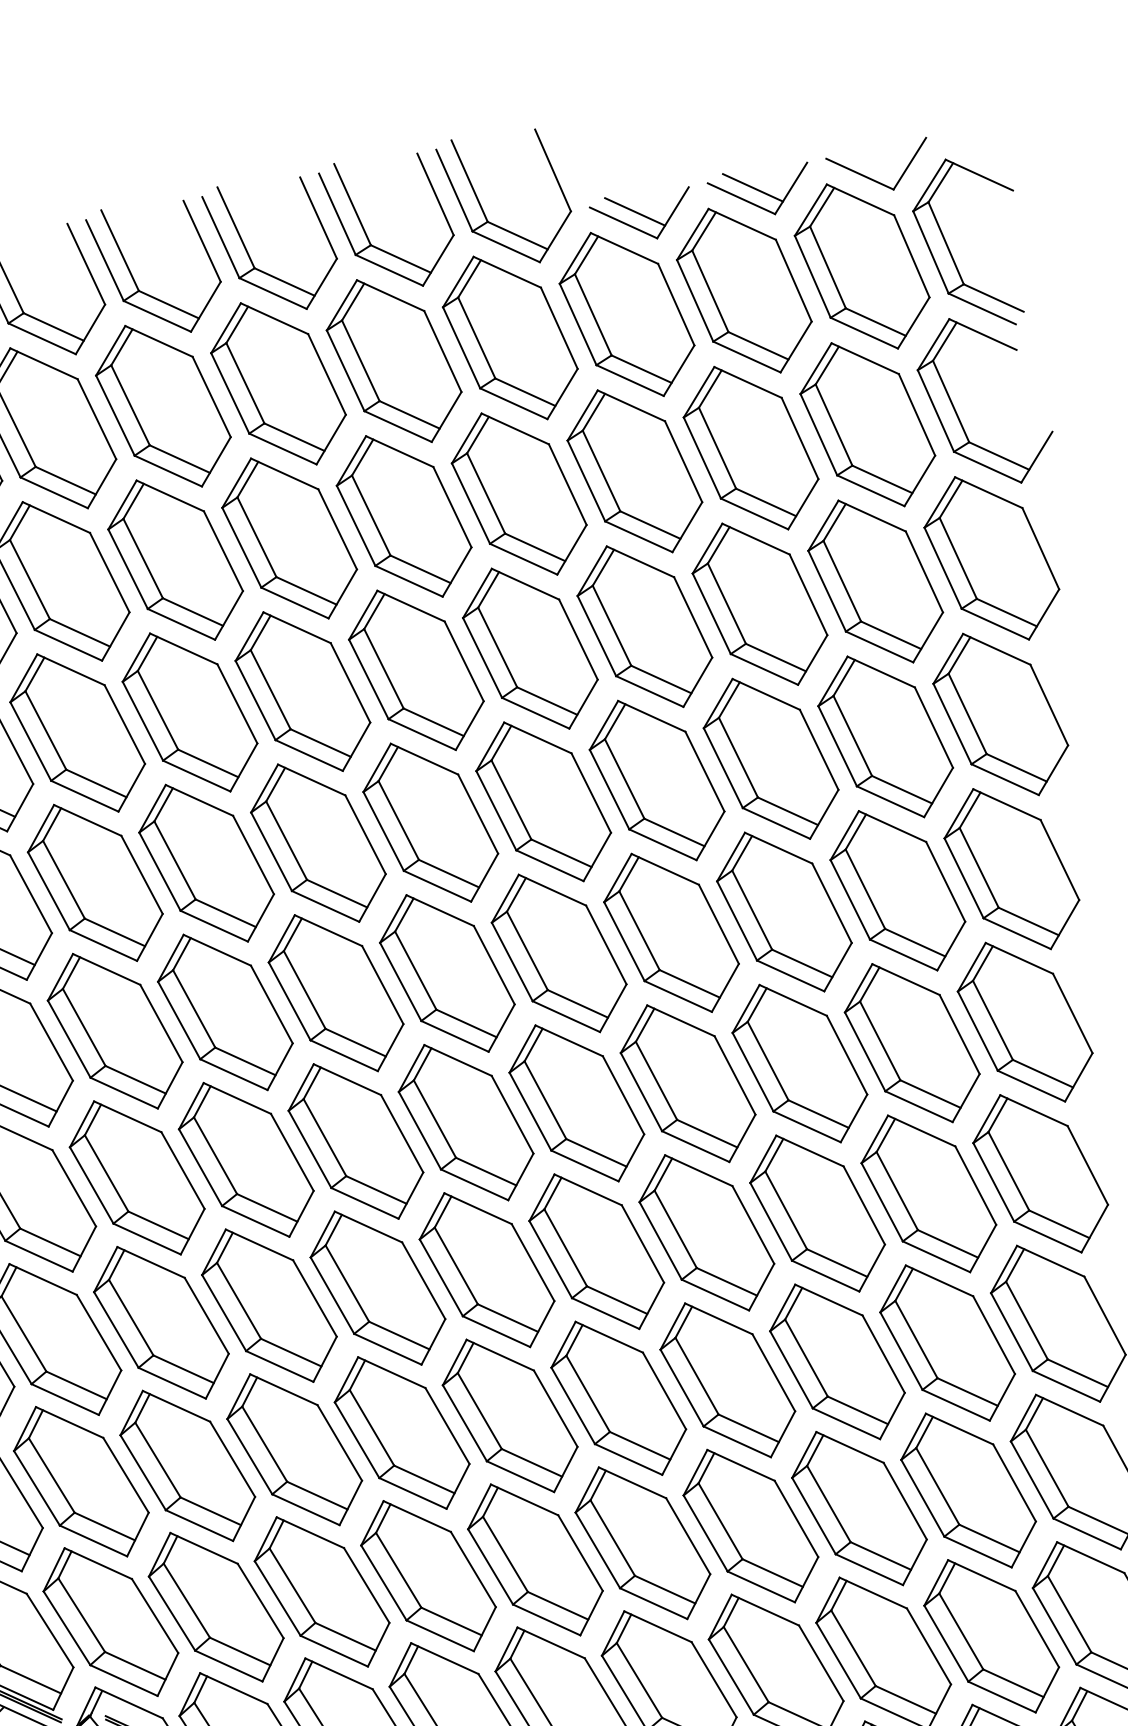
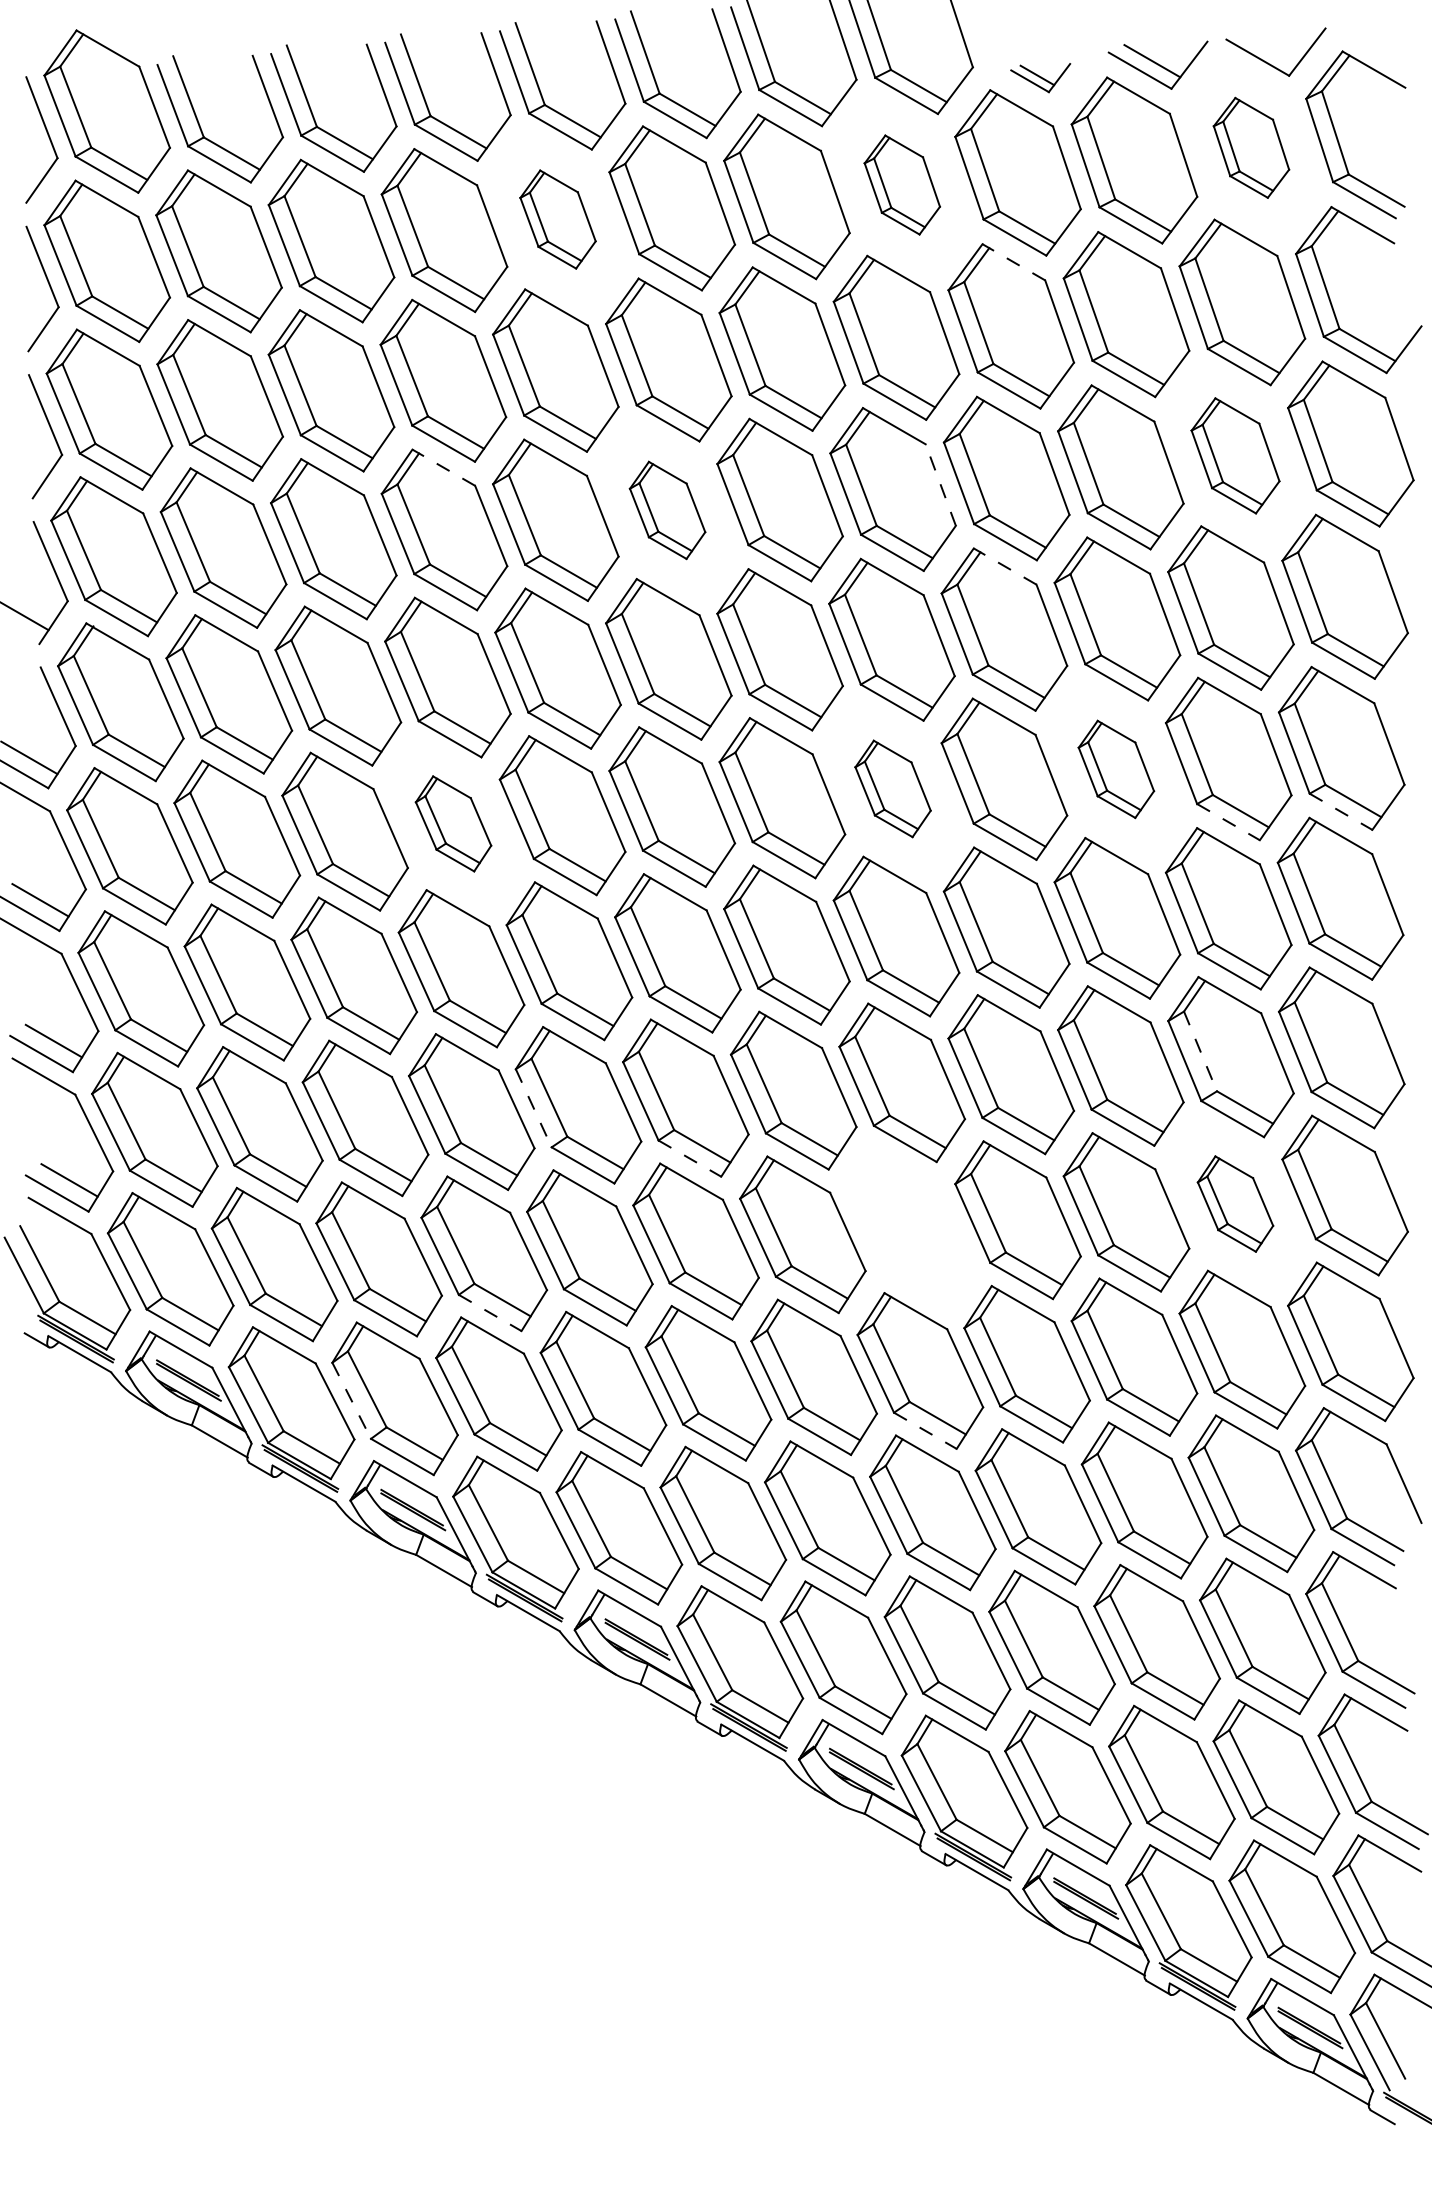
part: (640, 215) -> (1040, 77), size x0.6
part: (862, 266) -> (1251, 147), size x0.6
part: (510, 337) -> (902, 184), size x0.6
part: (162, 406) -> (557, 219), size x0.6
line: (631, 406) -> (1013, 262), solid -> dashed
part: (875, 581) -> (1235, 455), size x0.7
line: (578, 639) -> (940, 484), solid -> dashed
line: (70, 669) -> (443, 467), solid -> dashed
part: (302, 691) -> (667, 510), size x0.6
line: (651, 716) -> (1004, 566), solid -> dashed
part: (784, 912) -> (1116, 769), size x0.6
line: (1017, 934) -> (1341, 812), solid -> dashed
part: (558, 953) -> (892, 788), size x0.6
line: (903, 955) -> (1228, 822), solid -> dashed
part: (115, 1030) -> (453, 823), size x0.6
line: (897, 1191) -> (1200, 1051), solid -> dashed
line: (223, 1313) -> (533, 1108), solid -> dashed
part: (947, 1342) -> (1235, 1203), size x0.6
line: (388, 1349) -> (690, 1158), solid -> dashed
part: (618, 1398) -> (909, 1227), removed
line: (199, 1526) -> (490, 1313), solid -> dashed
line: (653, 1604) -> (925, 1431), solid -> dashed
line: (66, 1628) -> (351, 1400), solid -> dashed

